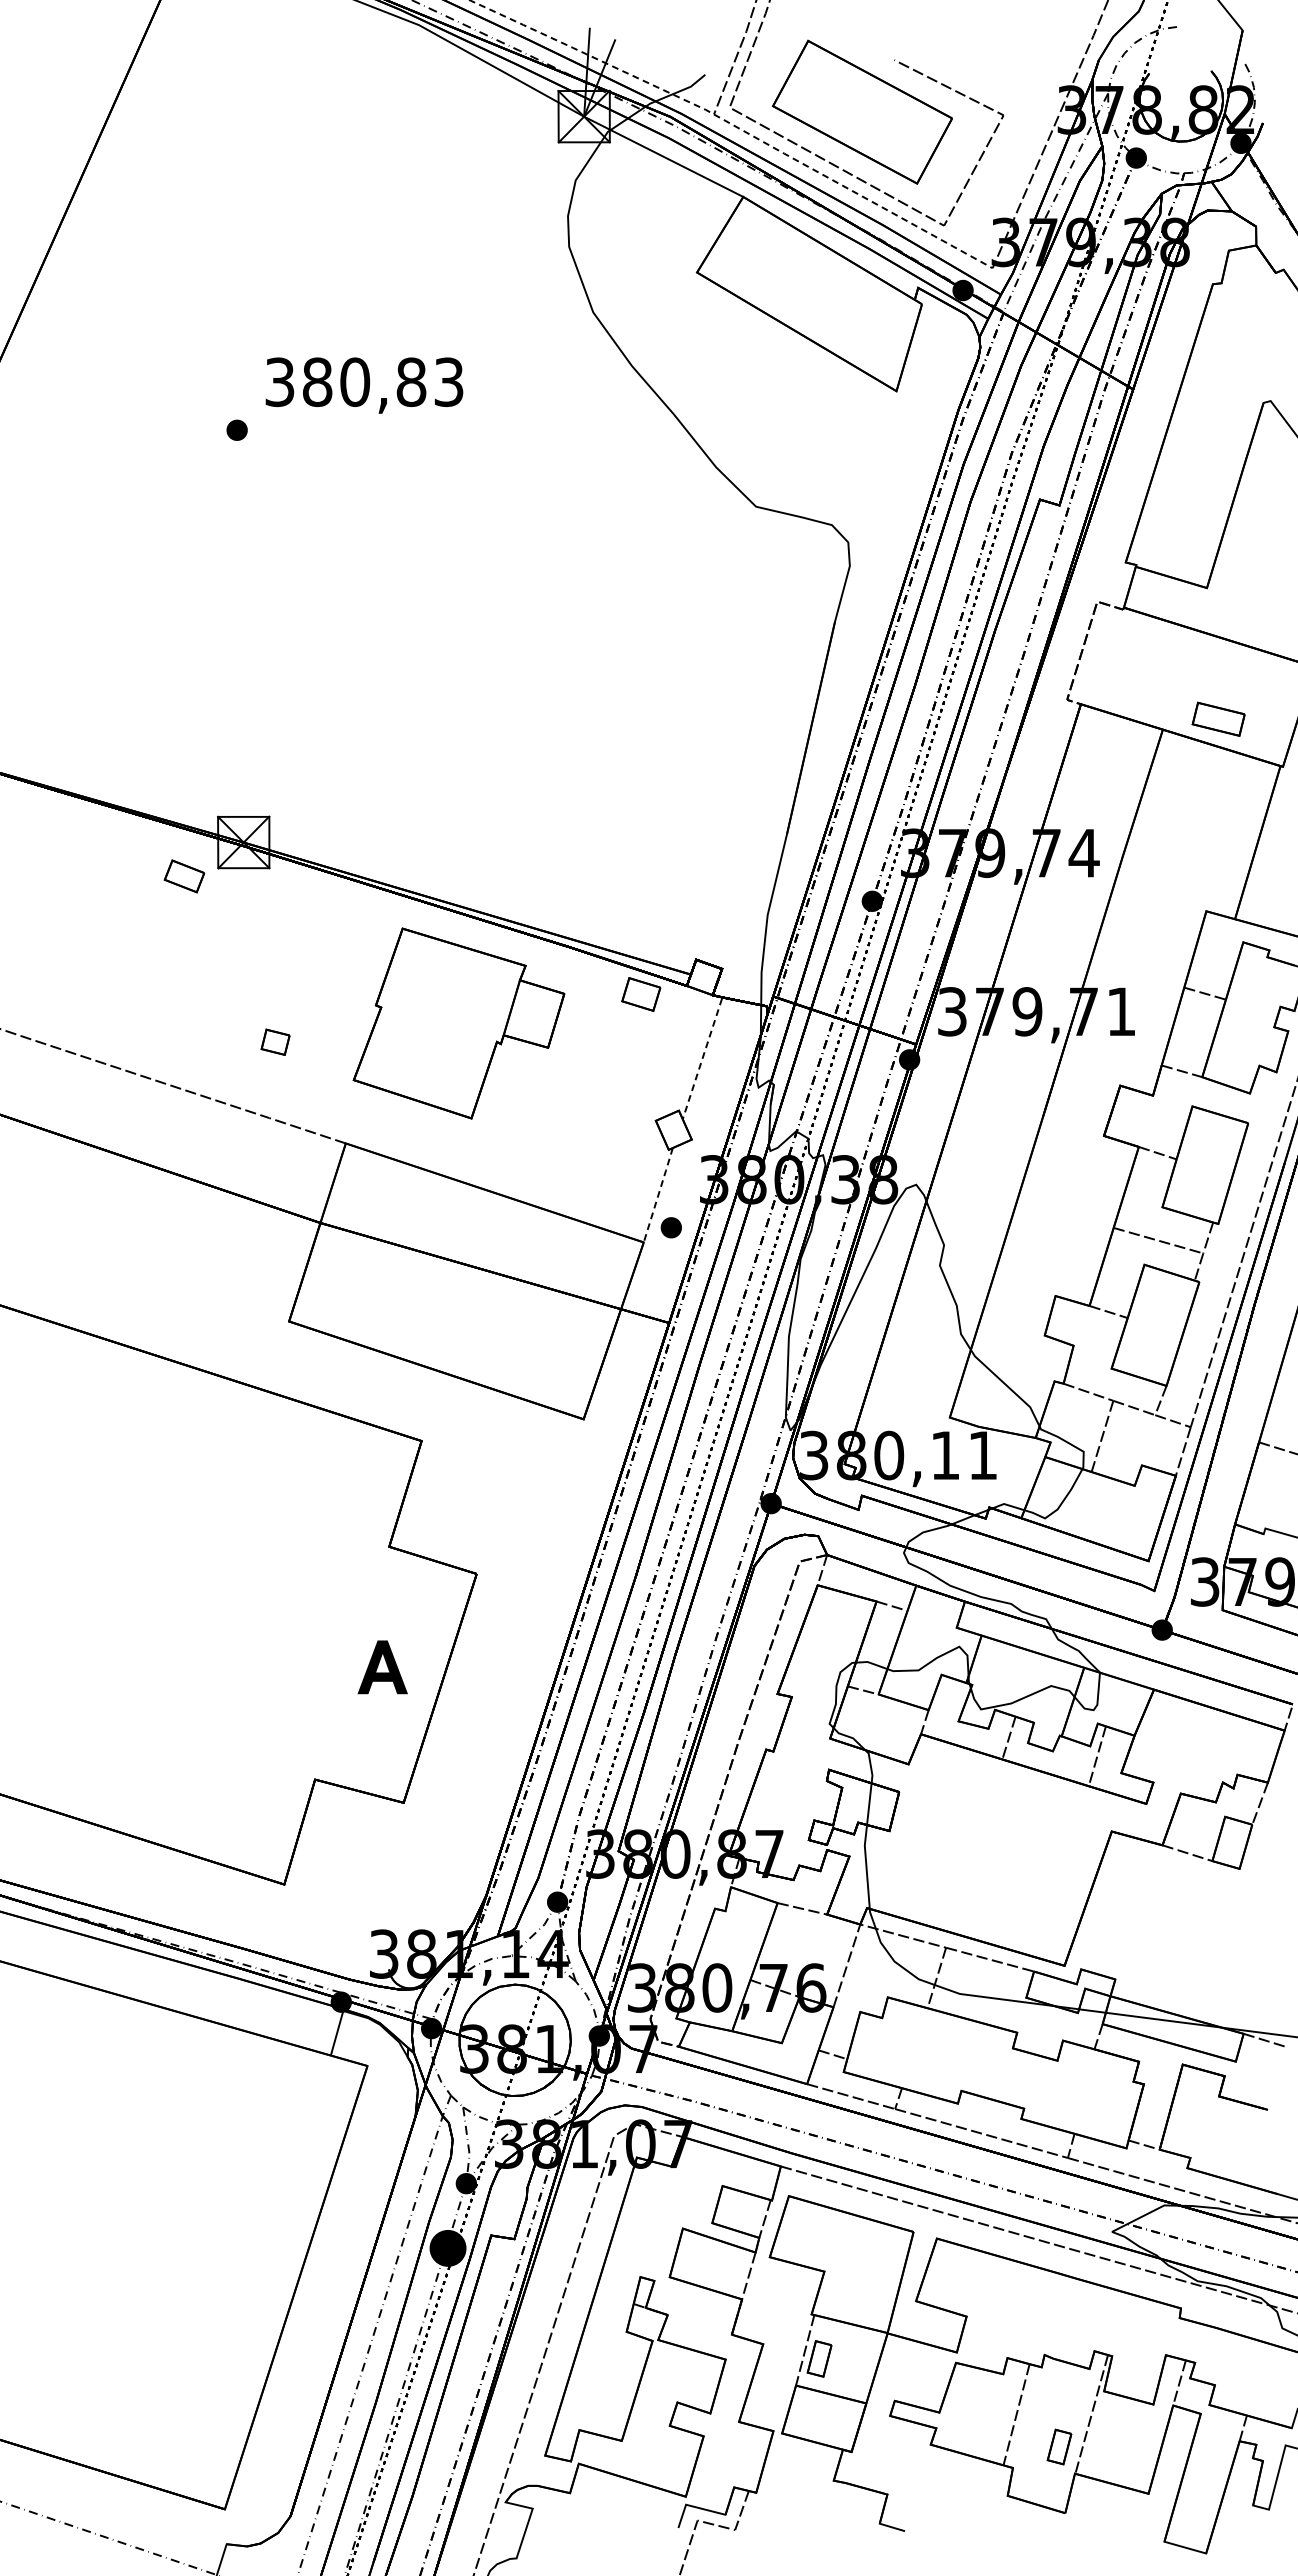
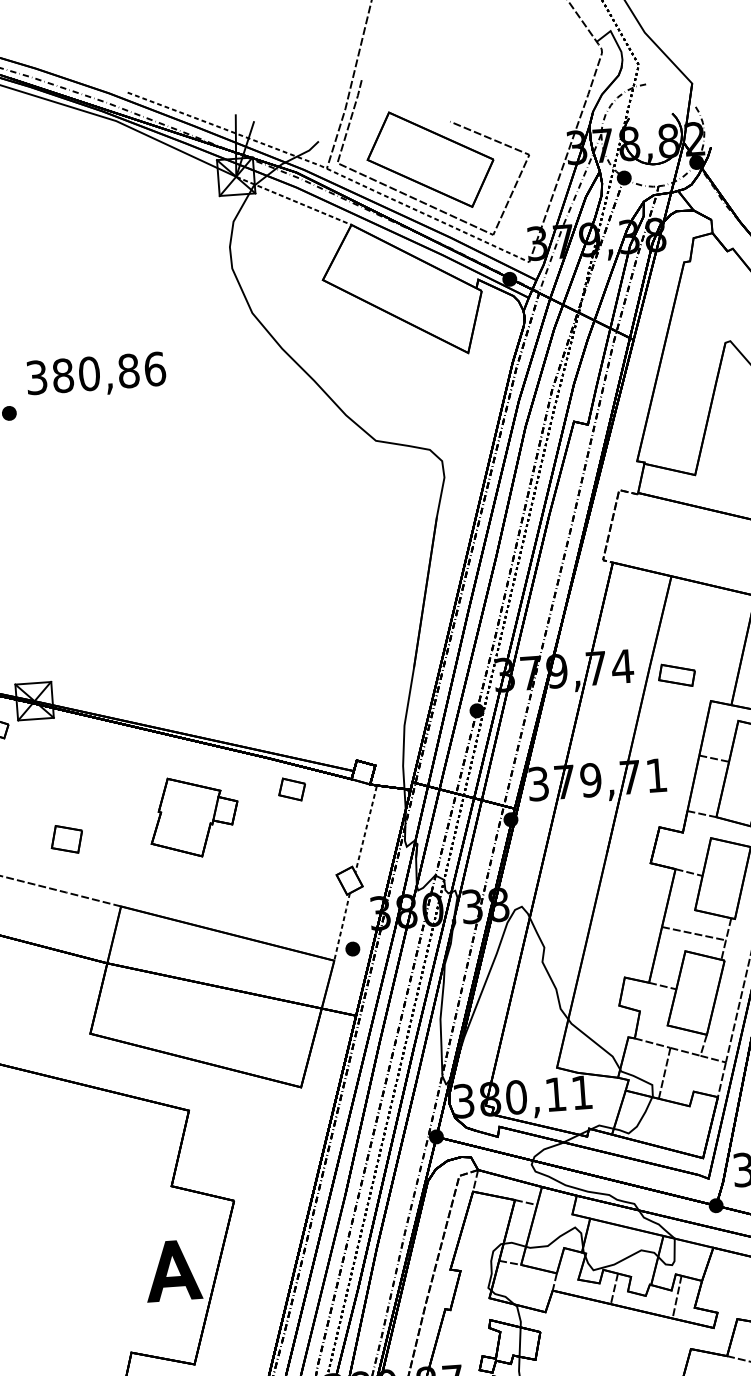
line: (664, 157) -> (294, 201), solid -> dashed
text: (449, 382) -> (155, 369), 380,83 -> 380,86
part: (1218, 718) -> (676, 674), moved
part: (641, 994) -> (292, 789), moved
part: (458, 1023) -> (193, 816), size x0.6
part: (275, 1041) -> (66, 838), size x1.6
part: (382, 1667) -> (172, 1270), size x1.6

